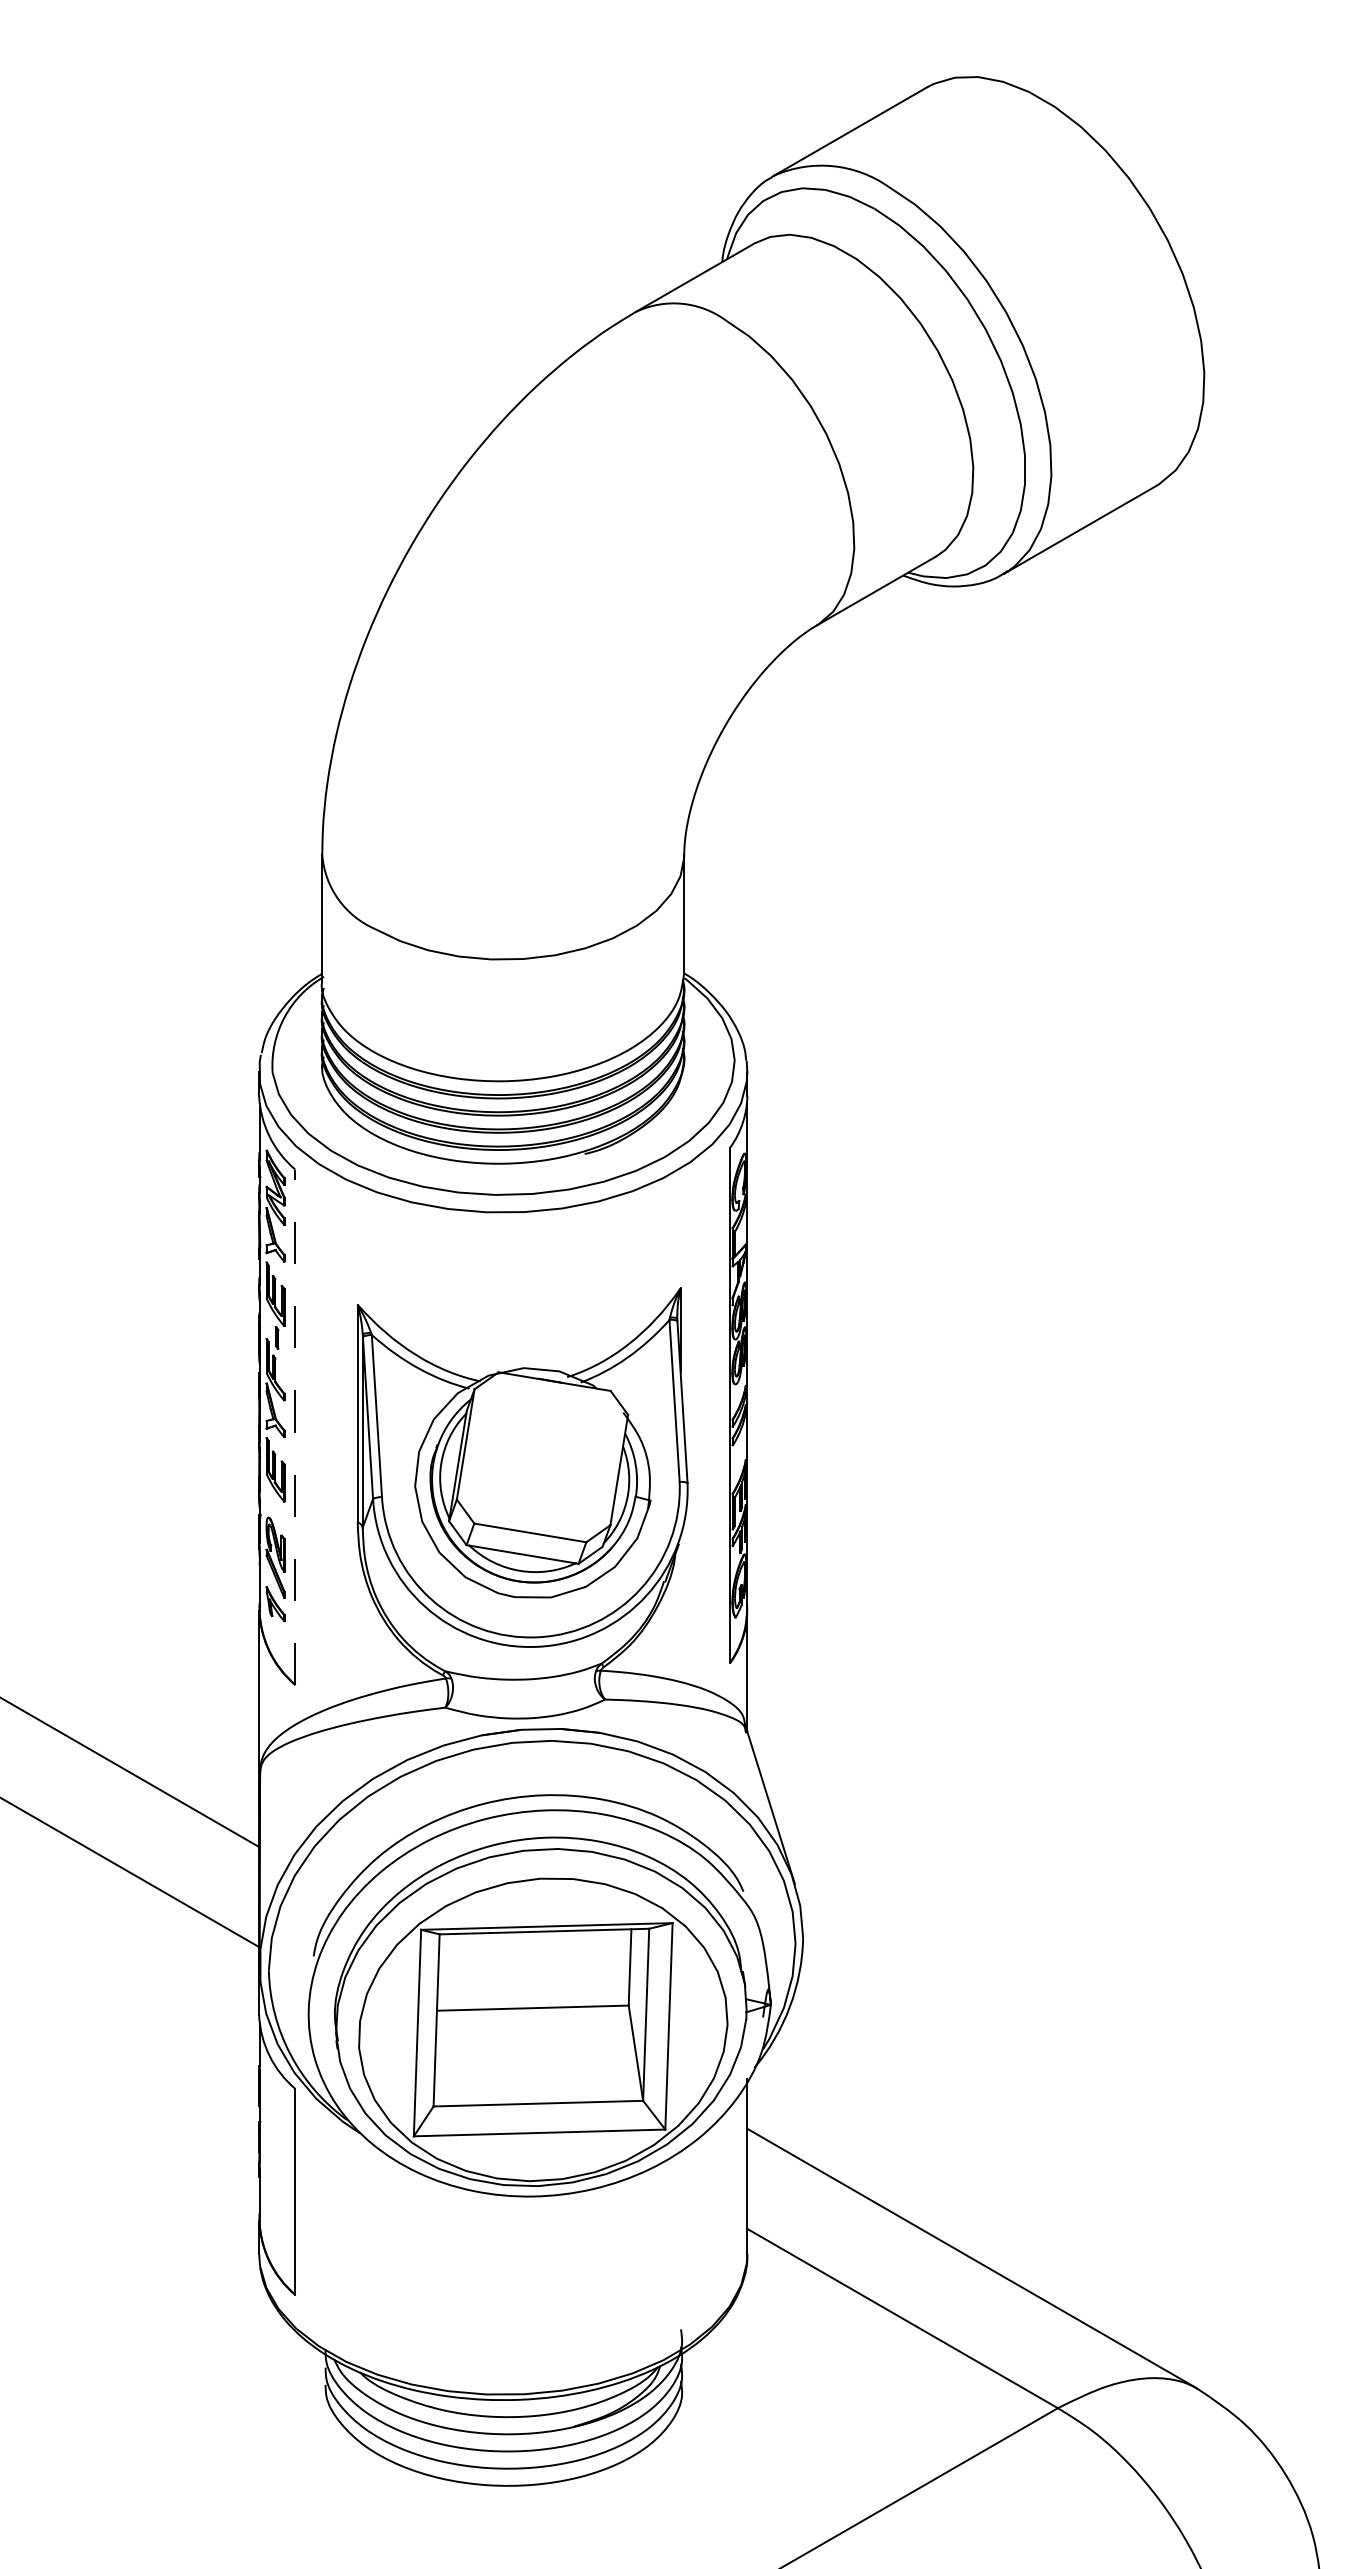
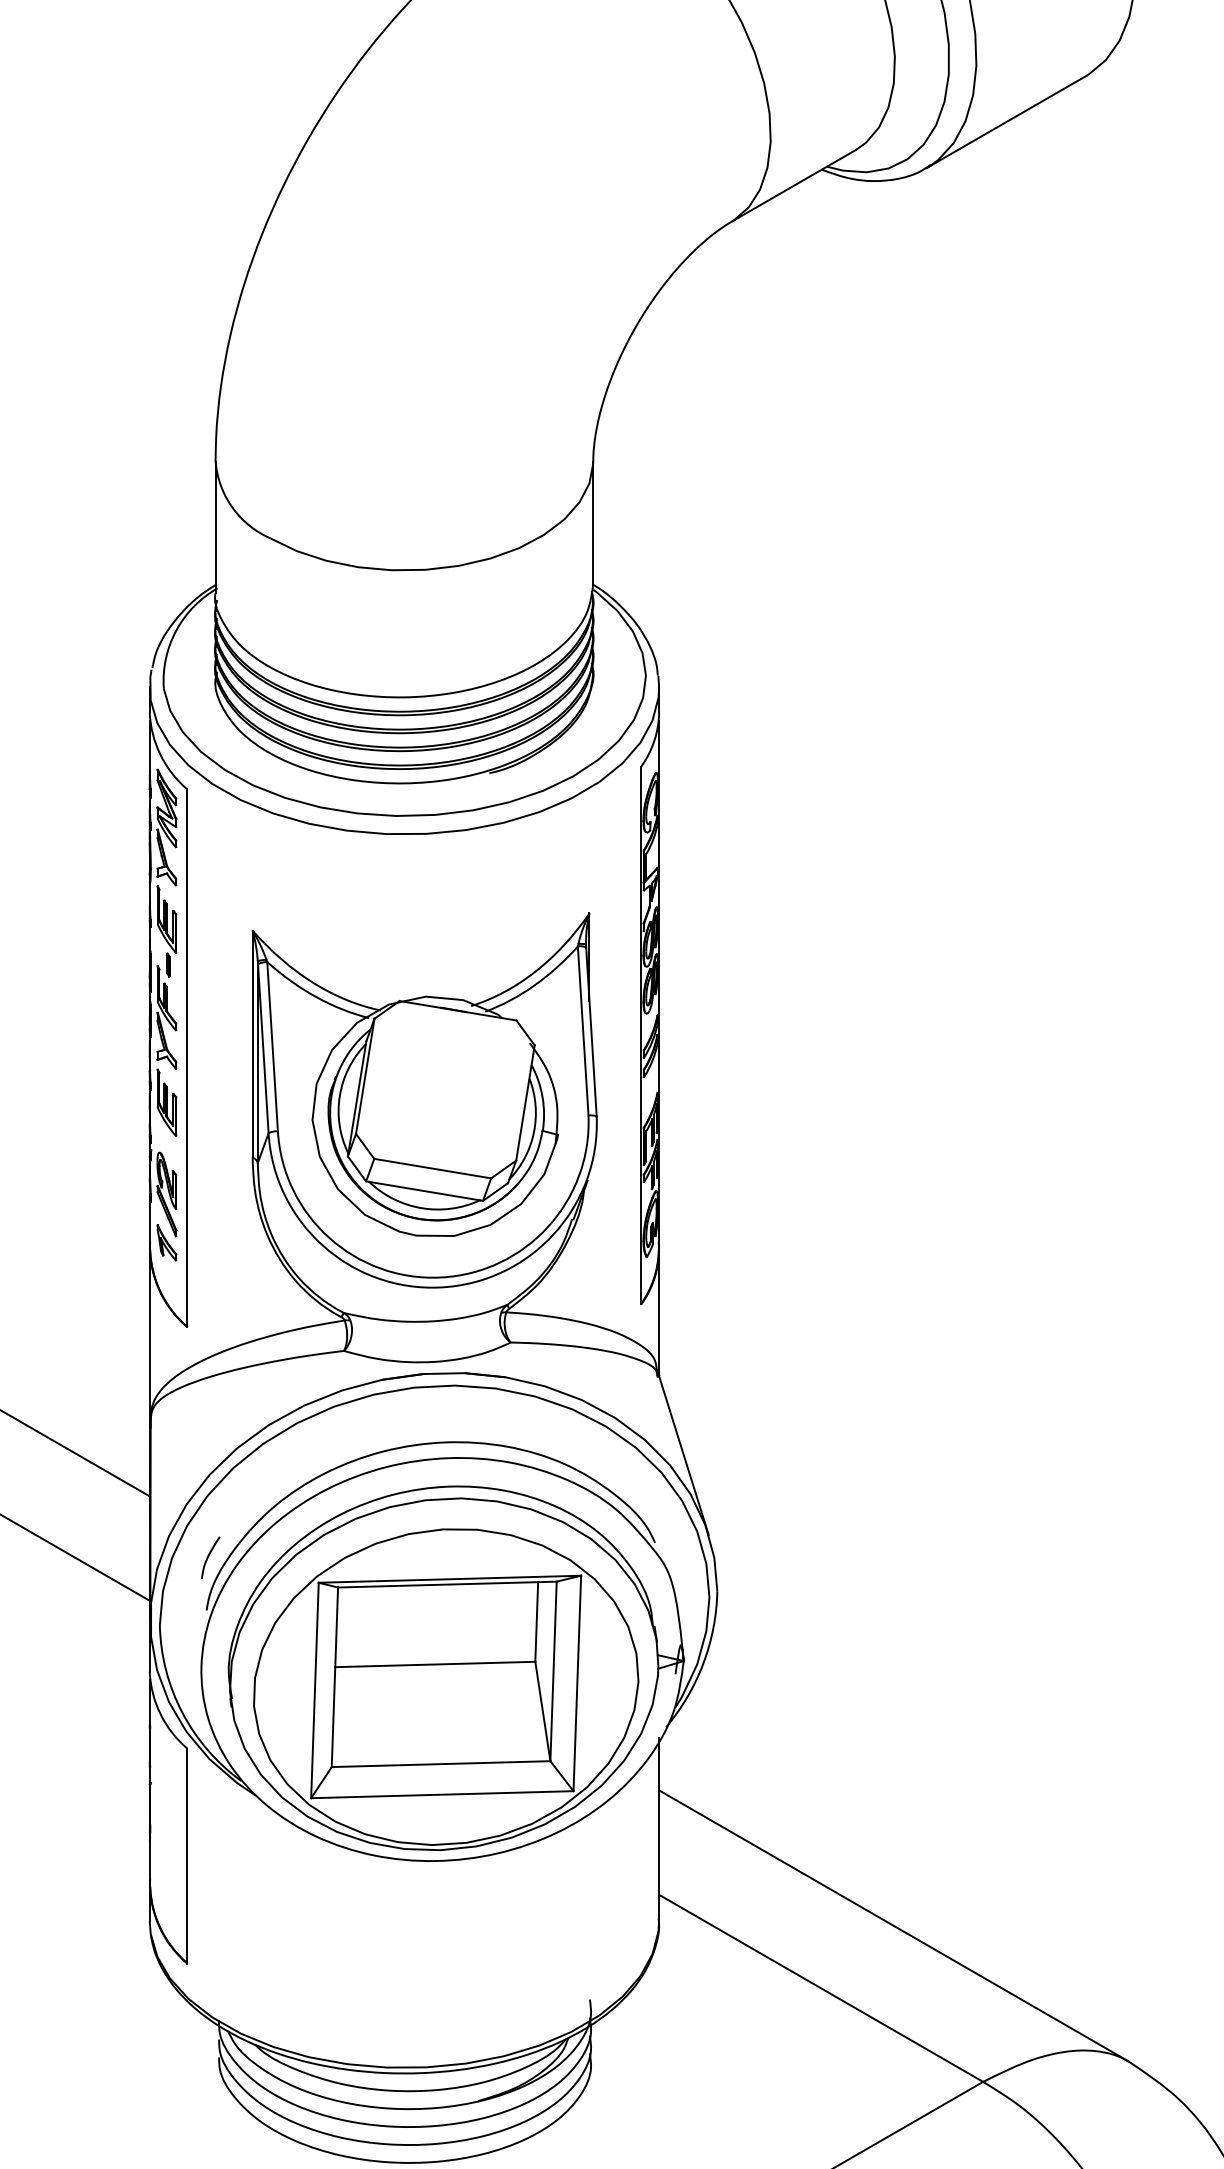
line: (295, 1427) -> (187, 1058), dashed -> solid
curve: (316, 1904) -> (209, 1556), added

